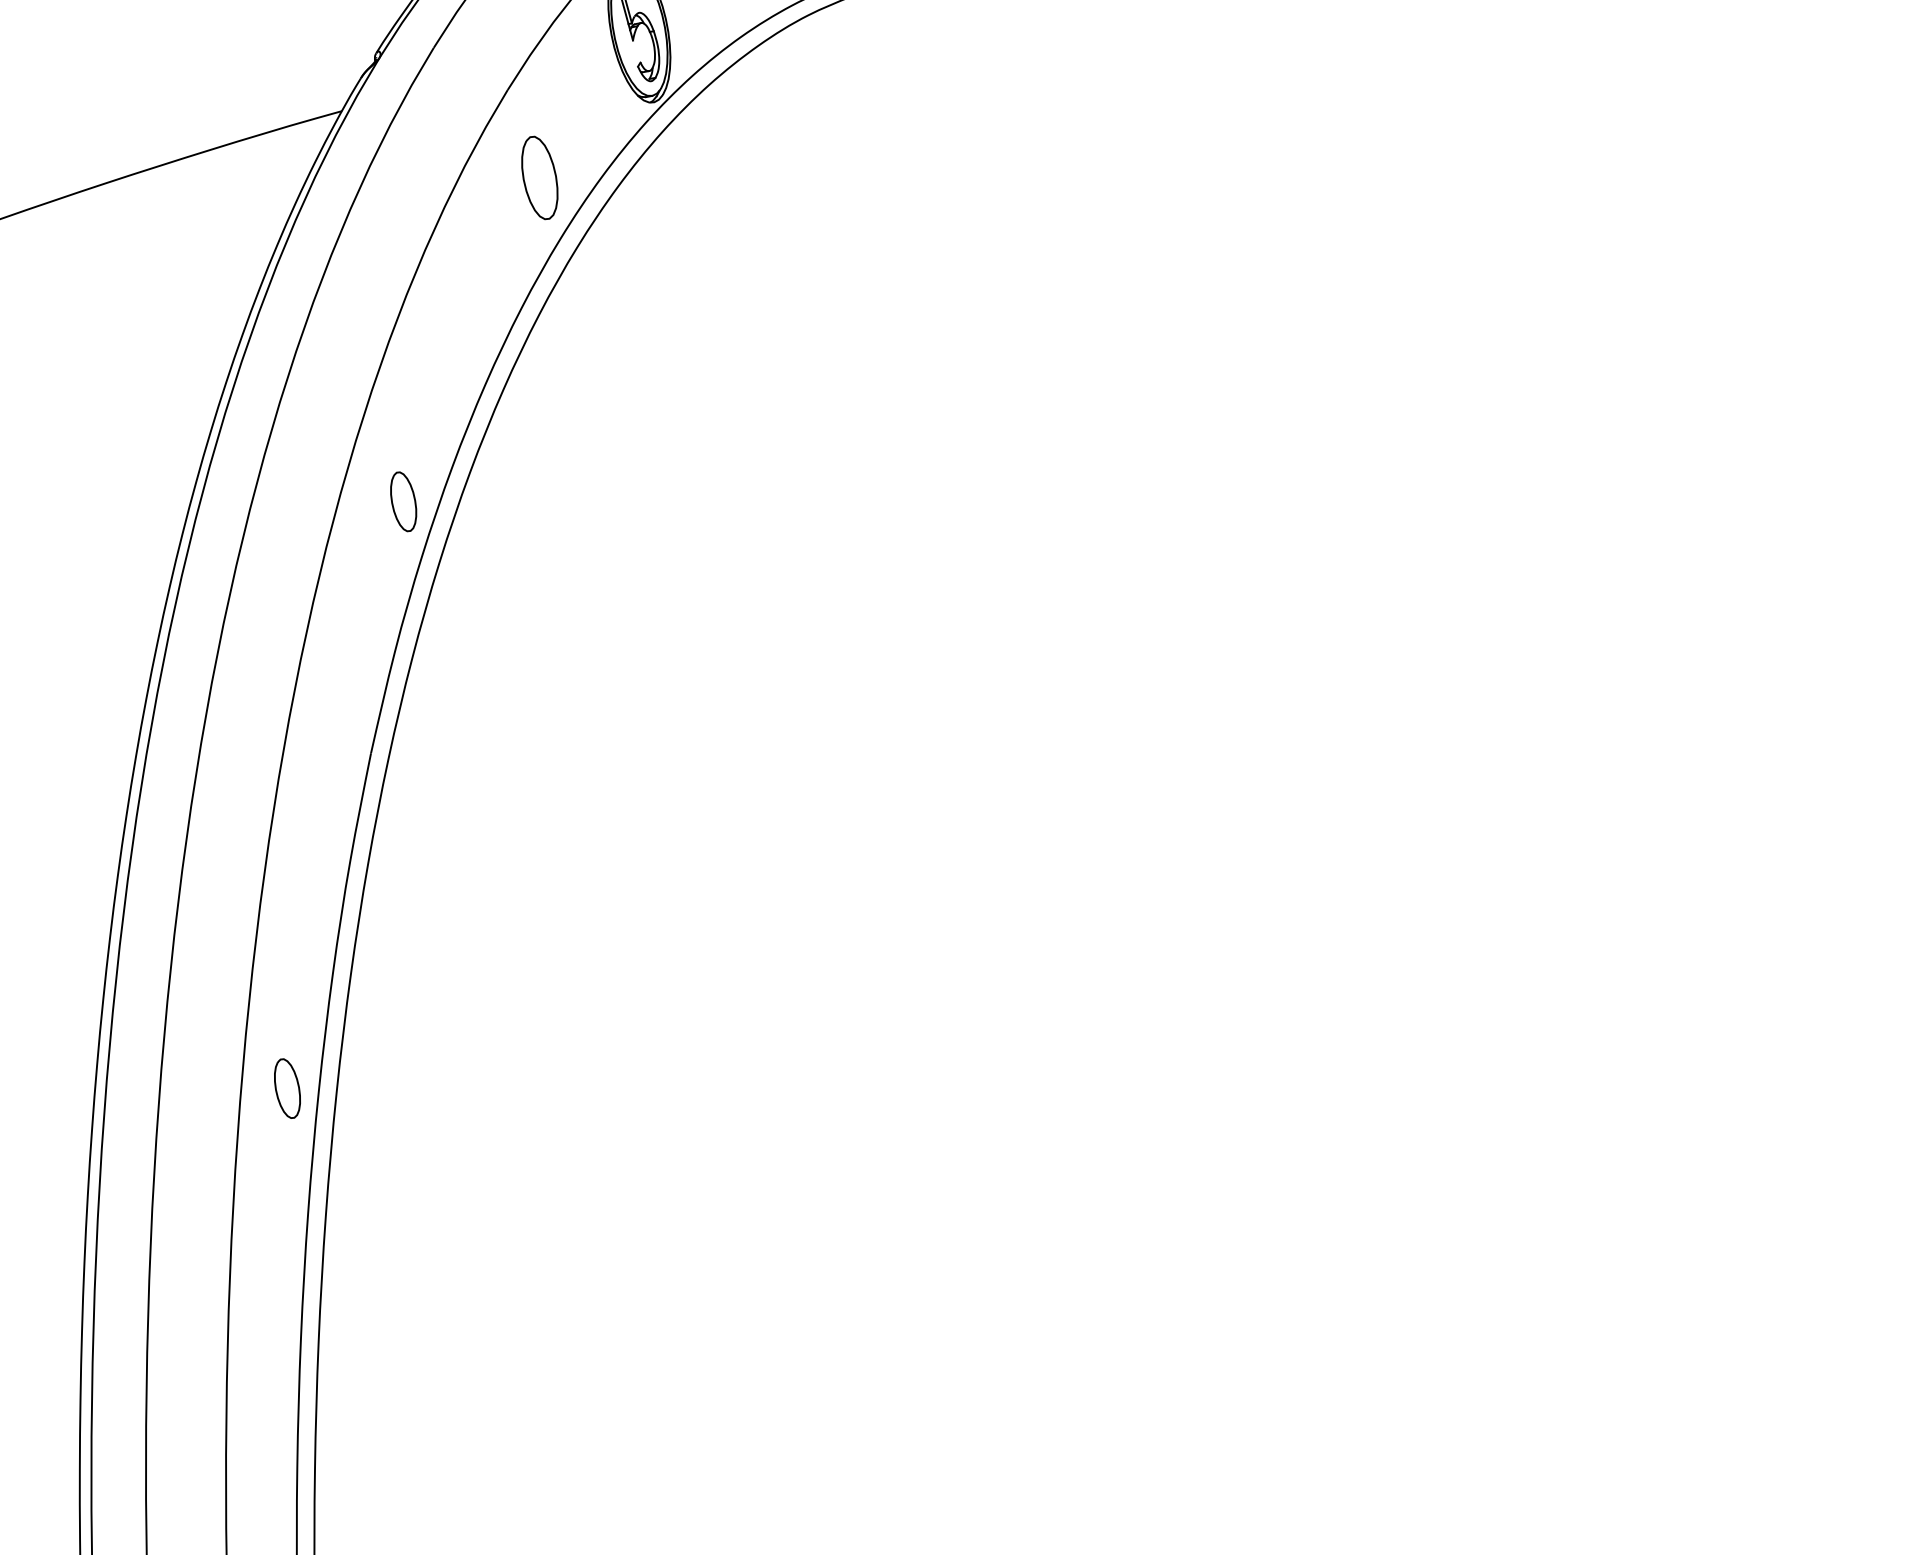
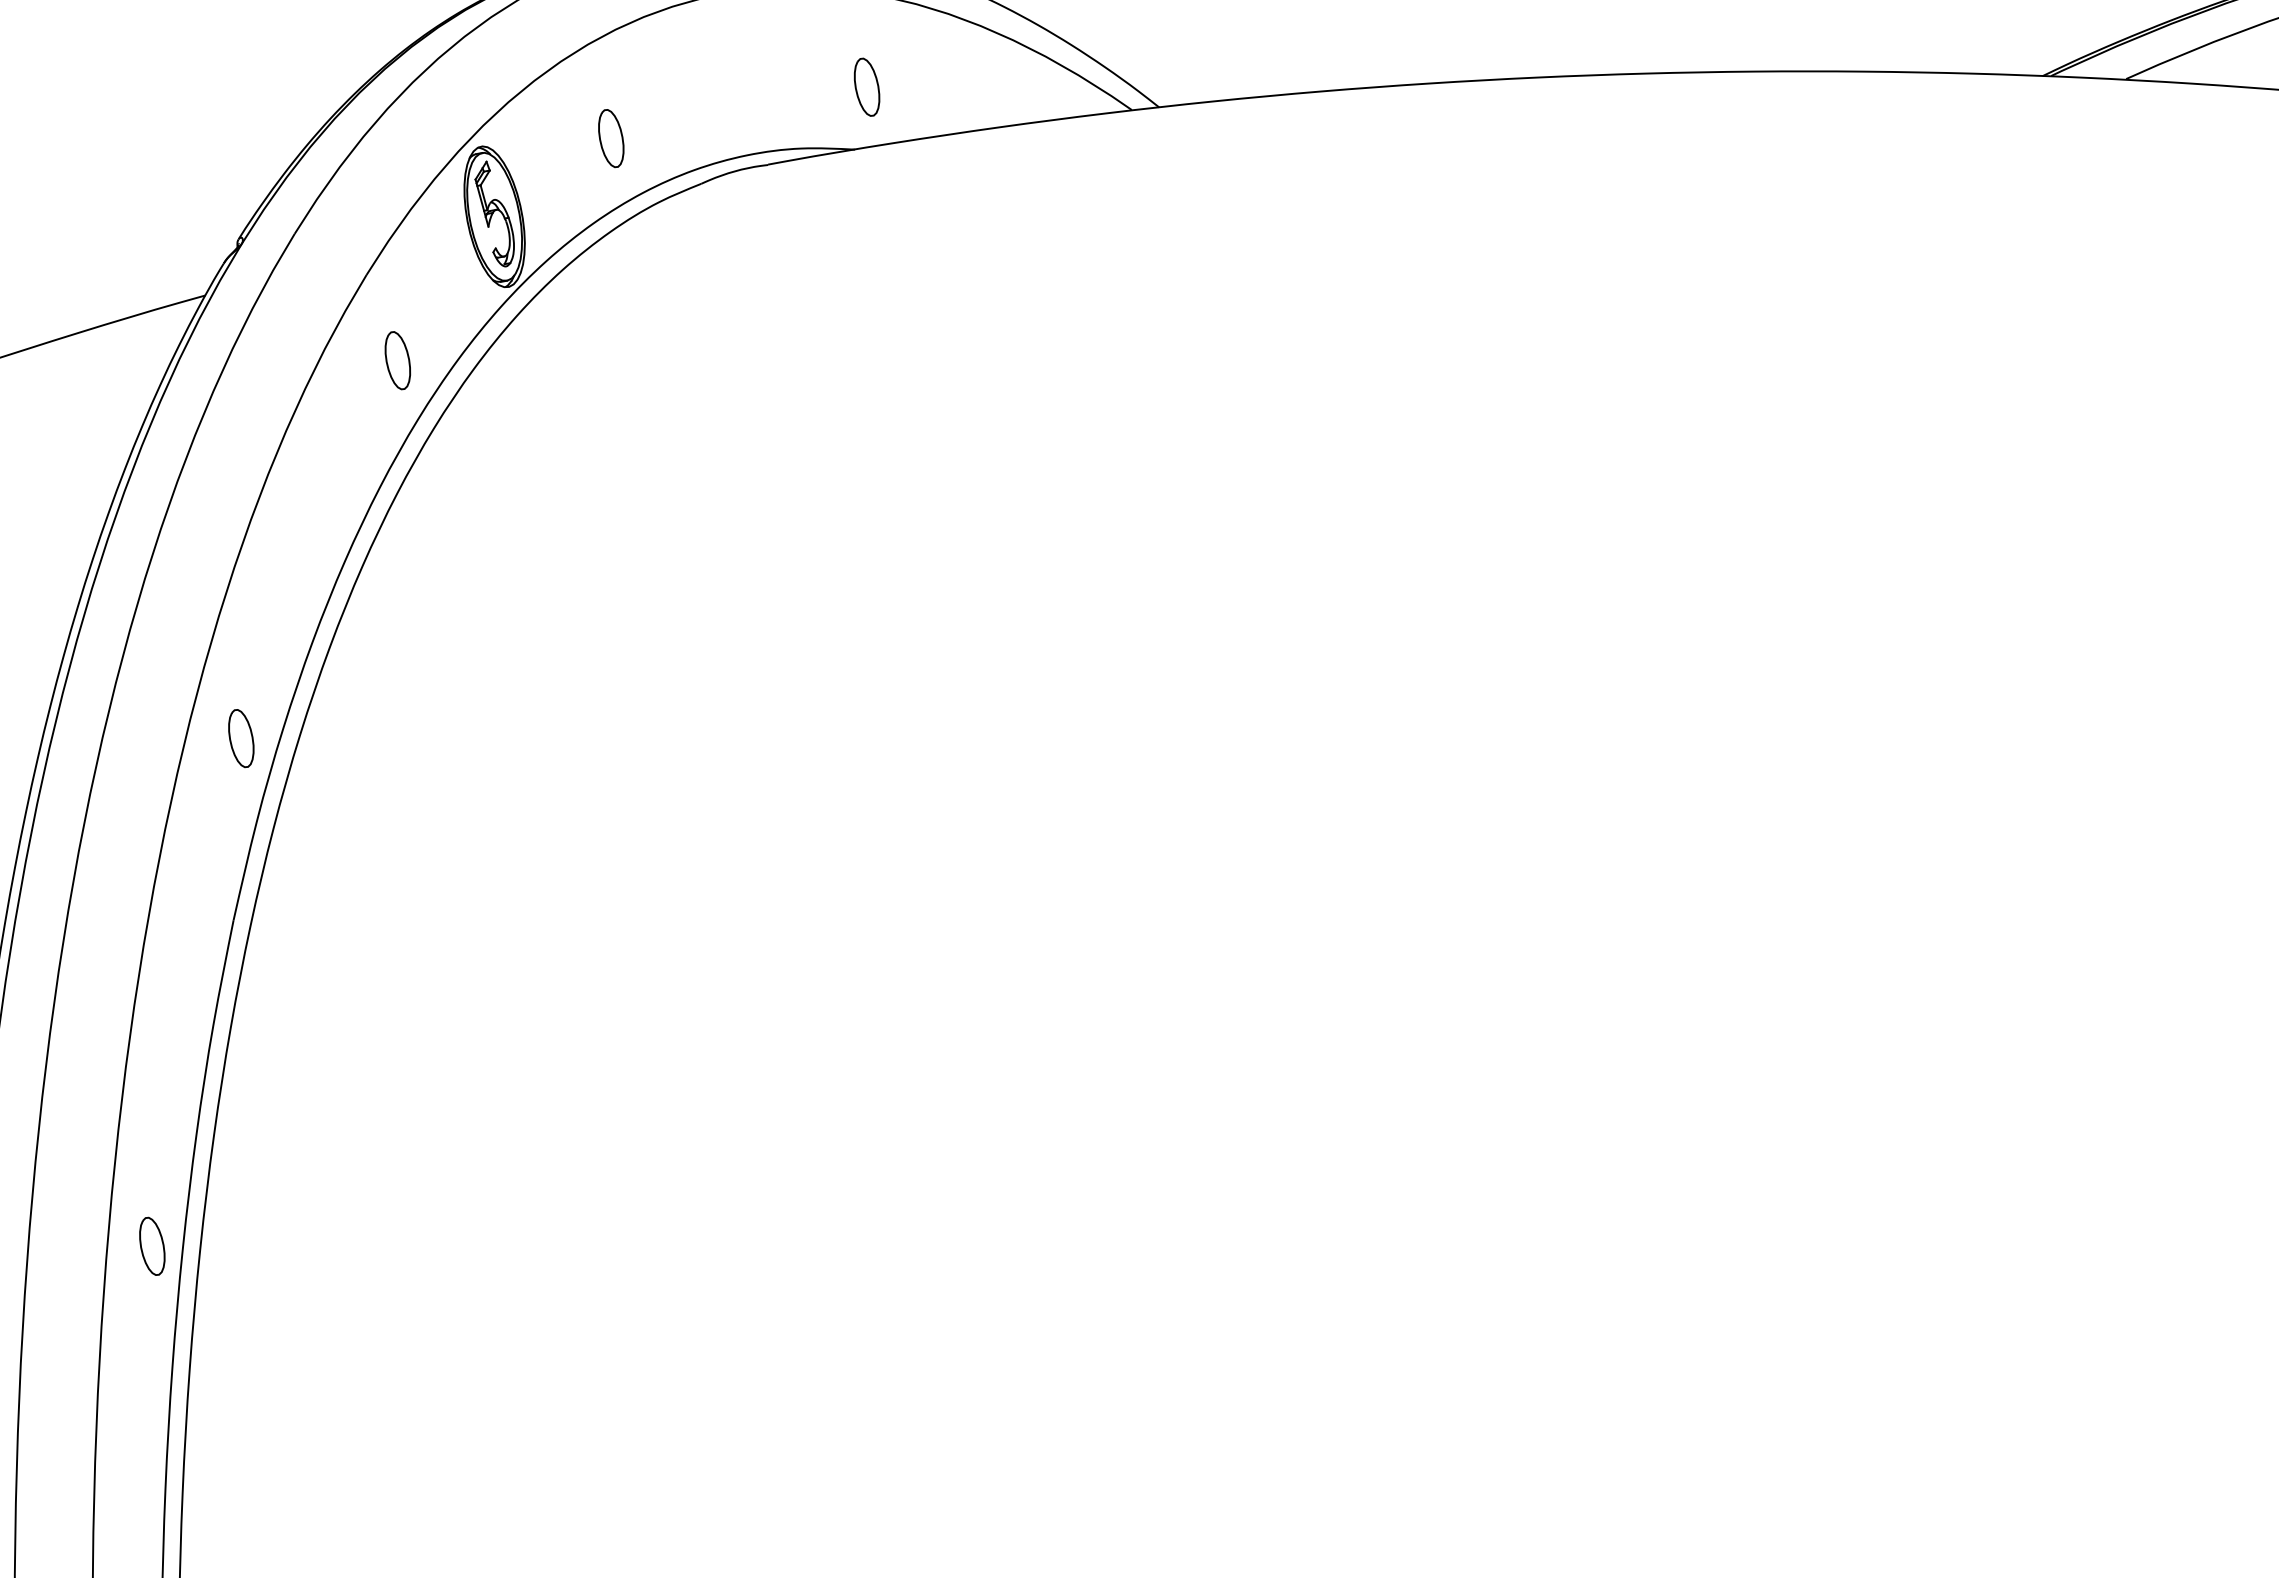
part: (539, 177) -> (397, 360), size x0.71
part: (403, 501) -> (241, 738), moved

